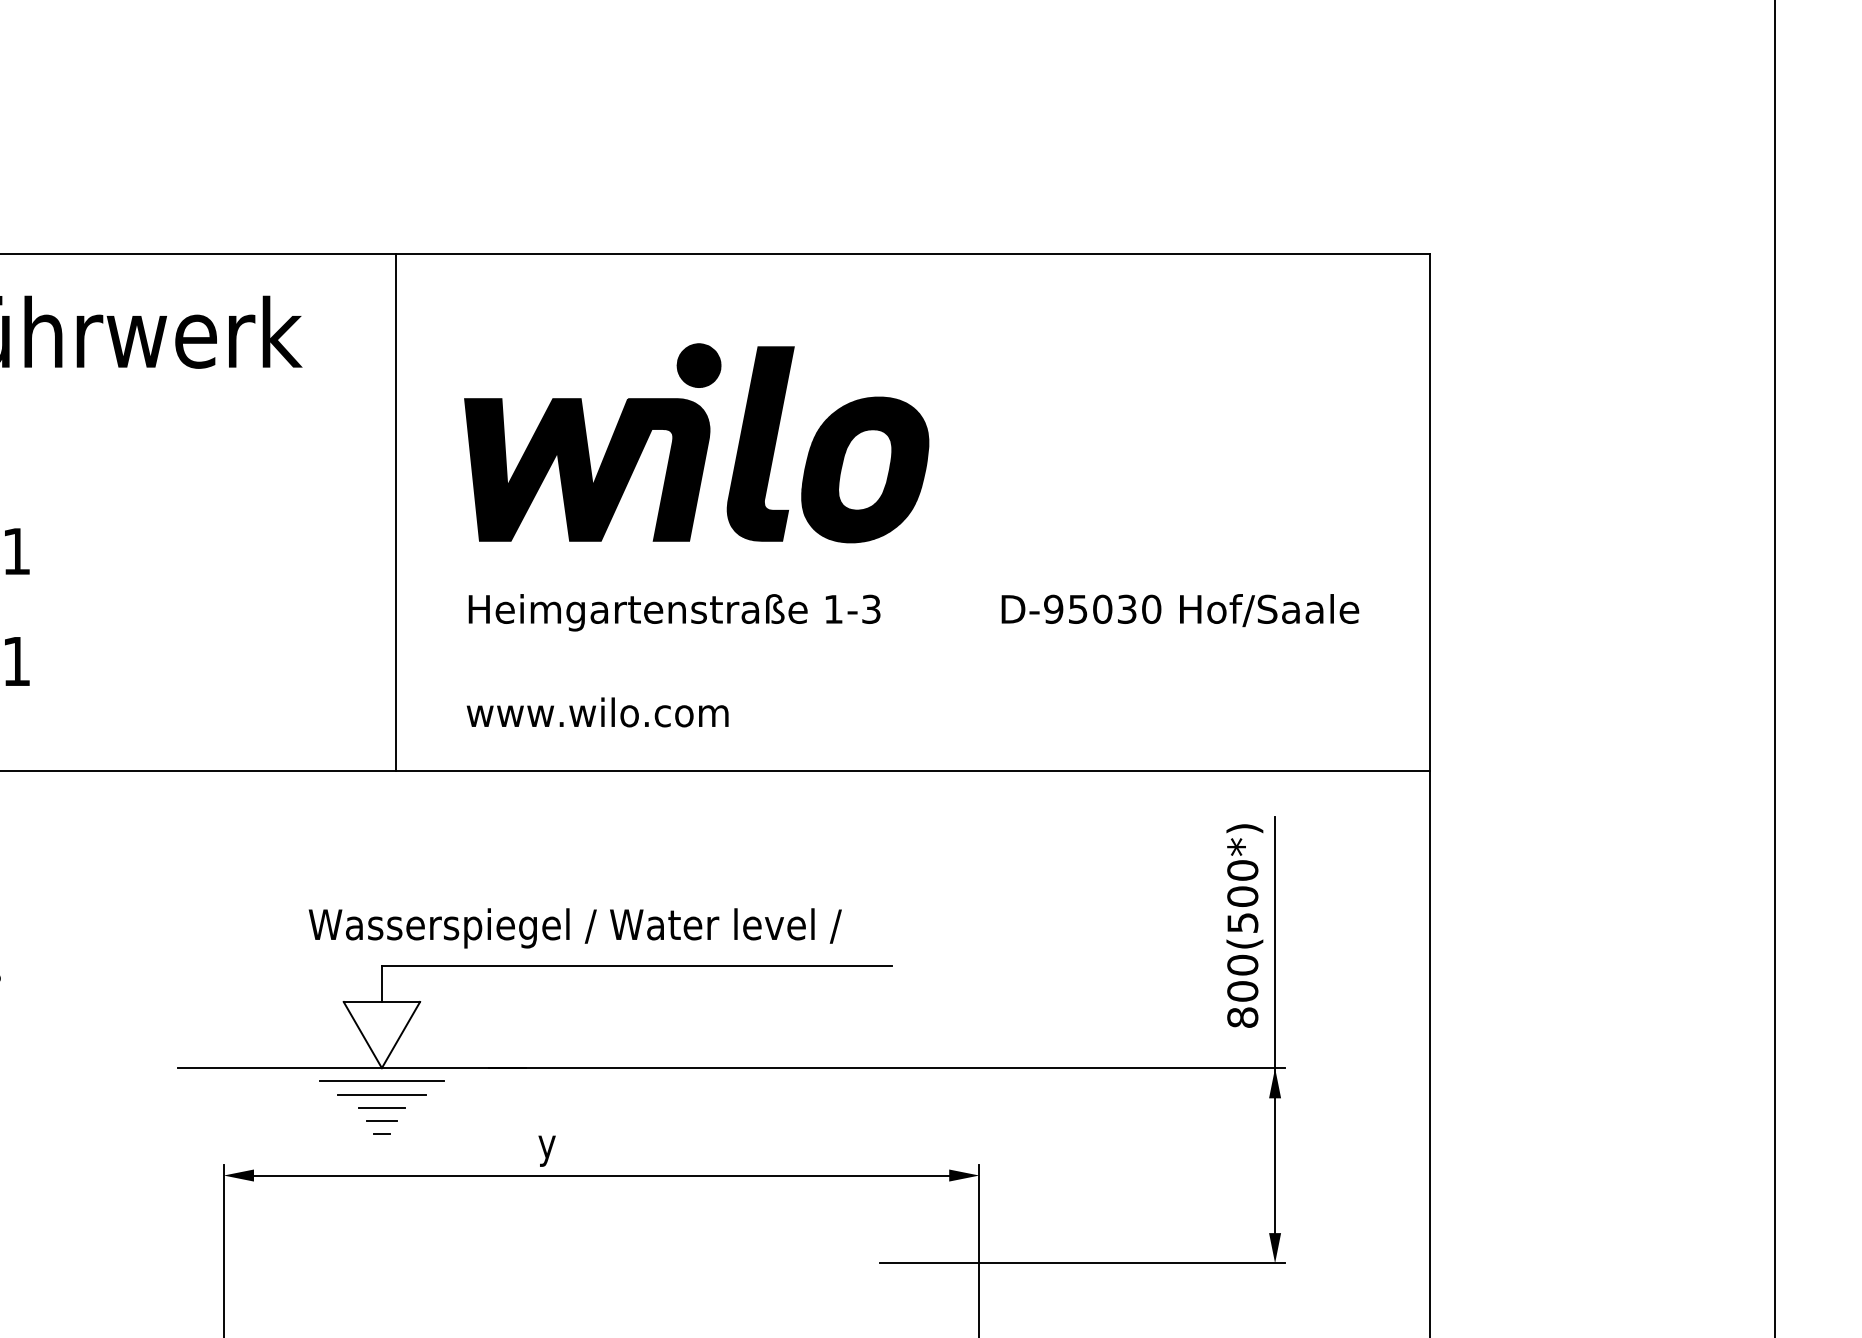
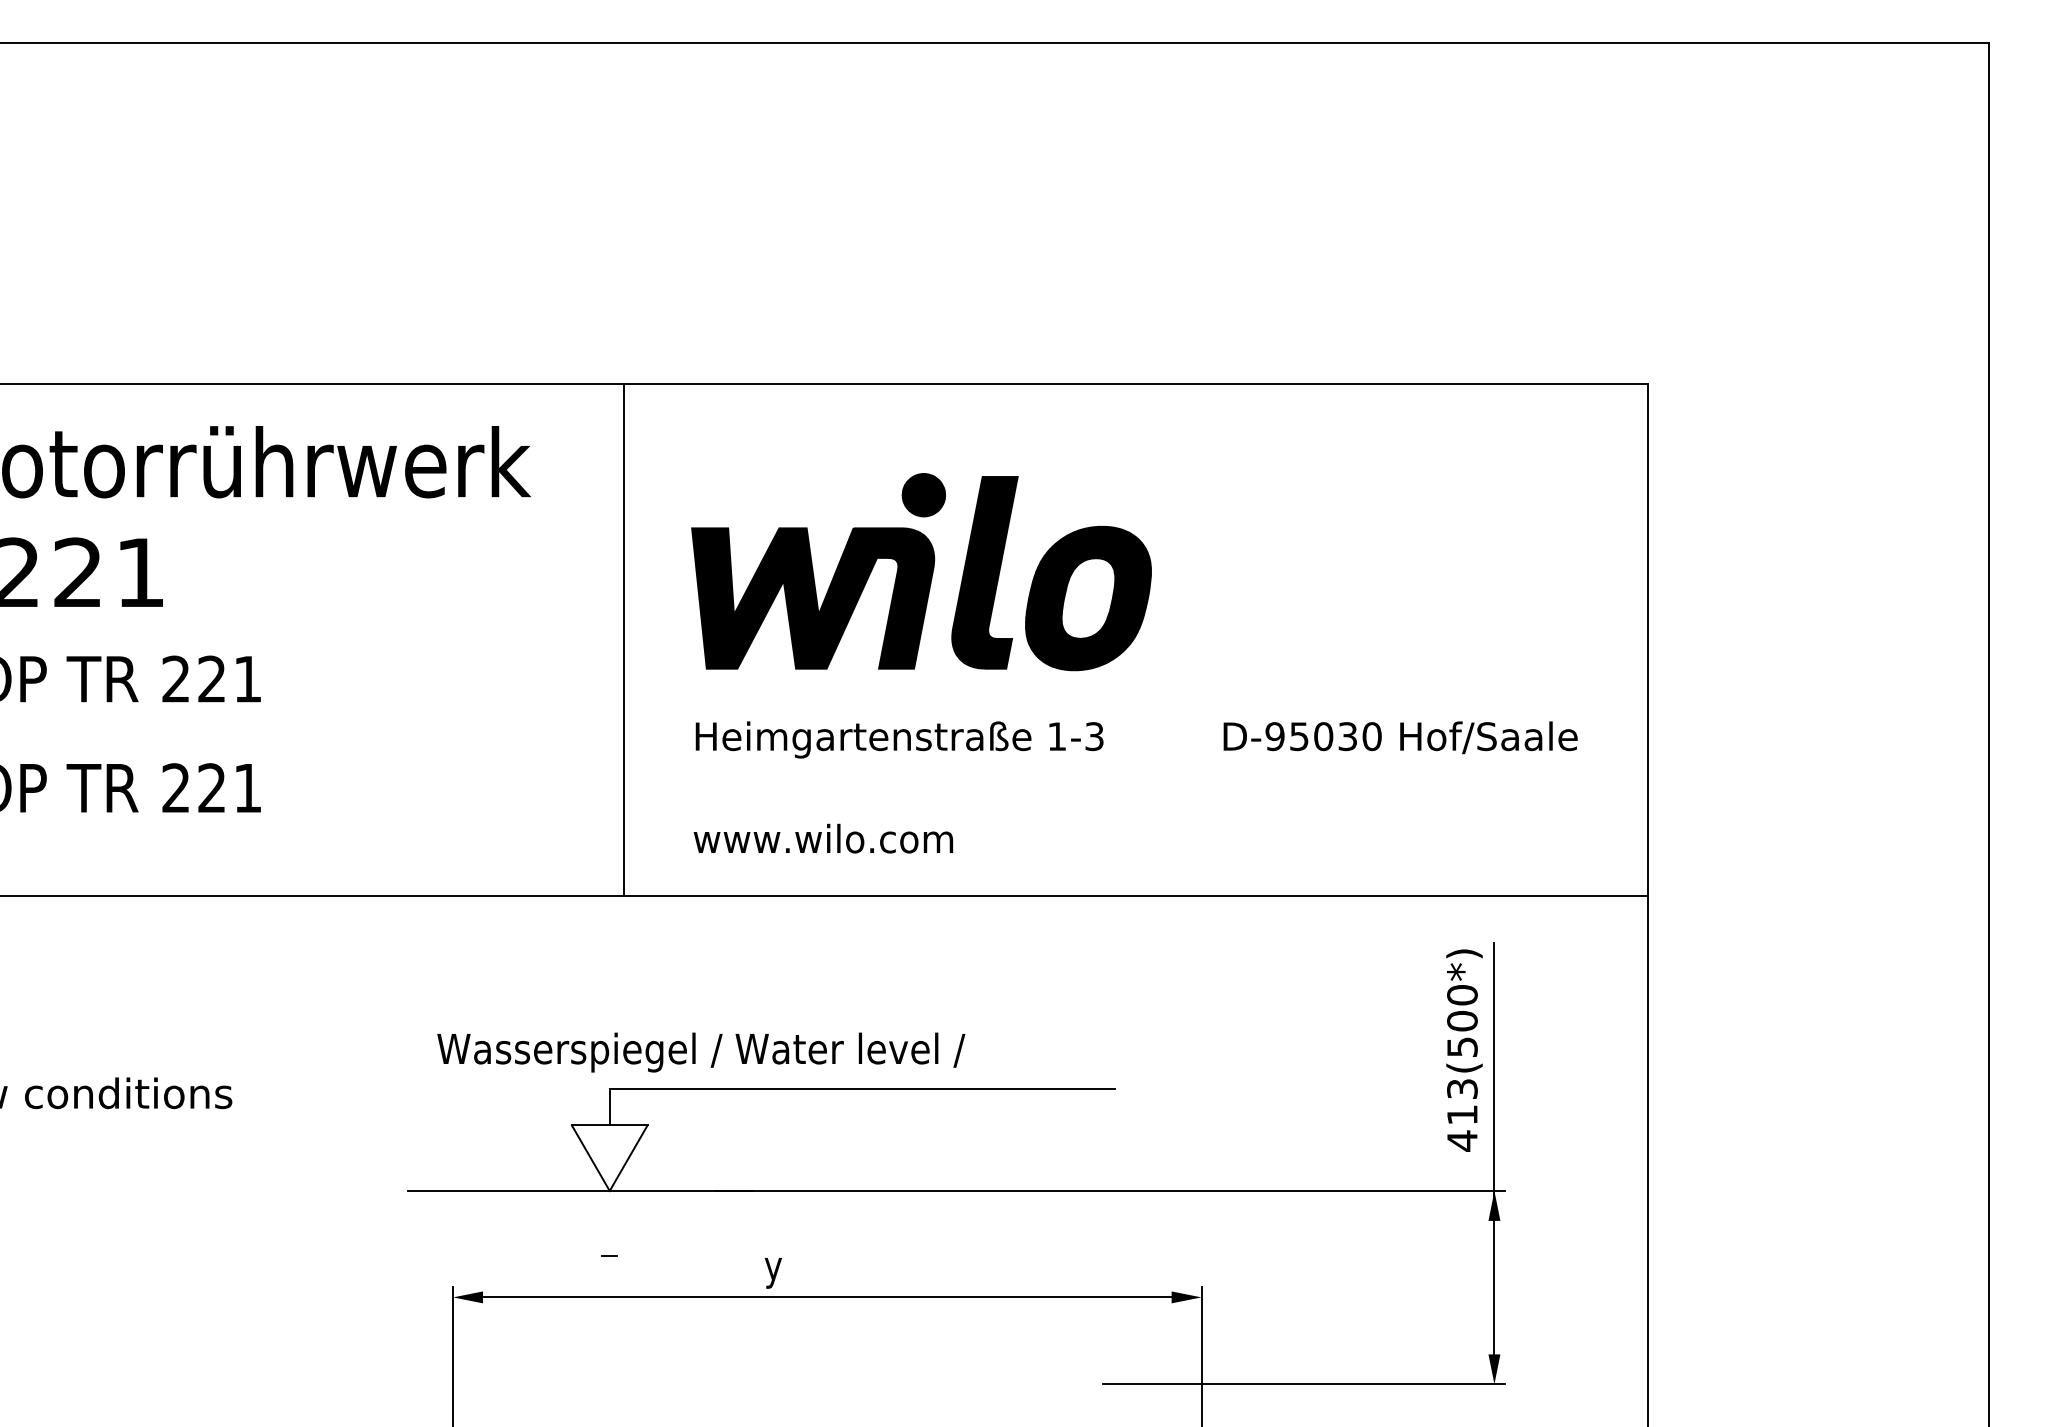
text: (575, 928) -> (701, 1052), moved
text: (1242, 990) -> (1462, 1114), 800(500*) -> 413(500*)
line: (381, 1081) -> (609, 1204), removed
line: (381, 1094) -> (609, 1217), removed
line: (381, 1107) -> (609, 1229), removed
line: (381, 1121) -> (609, 1243), removed

